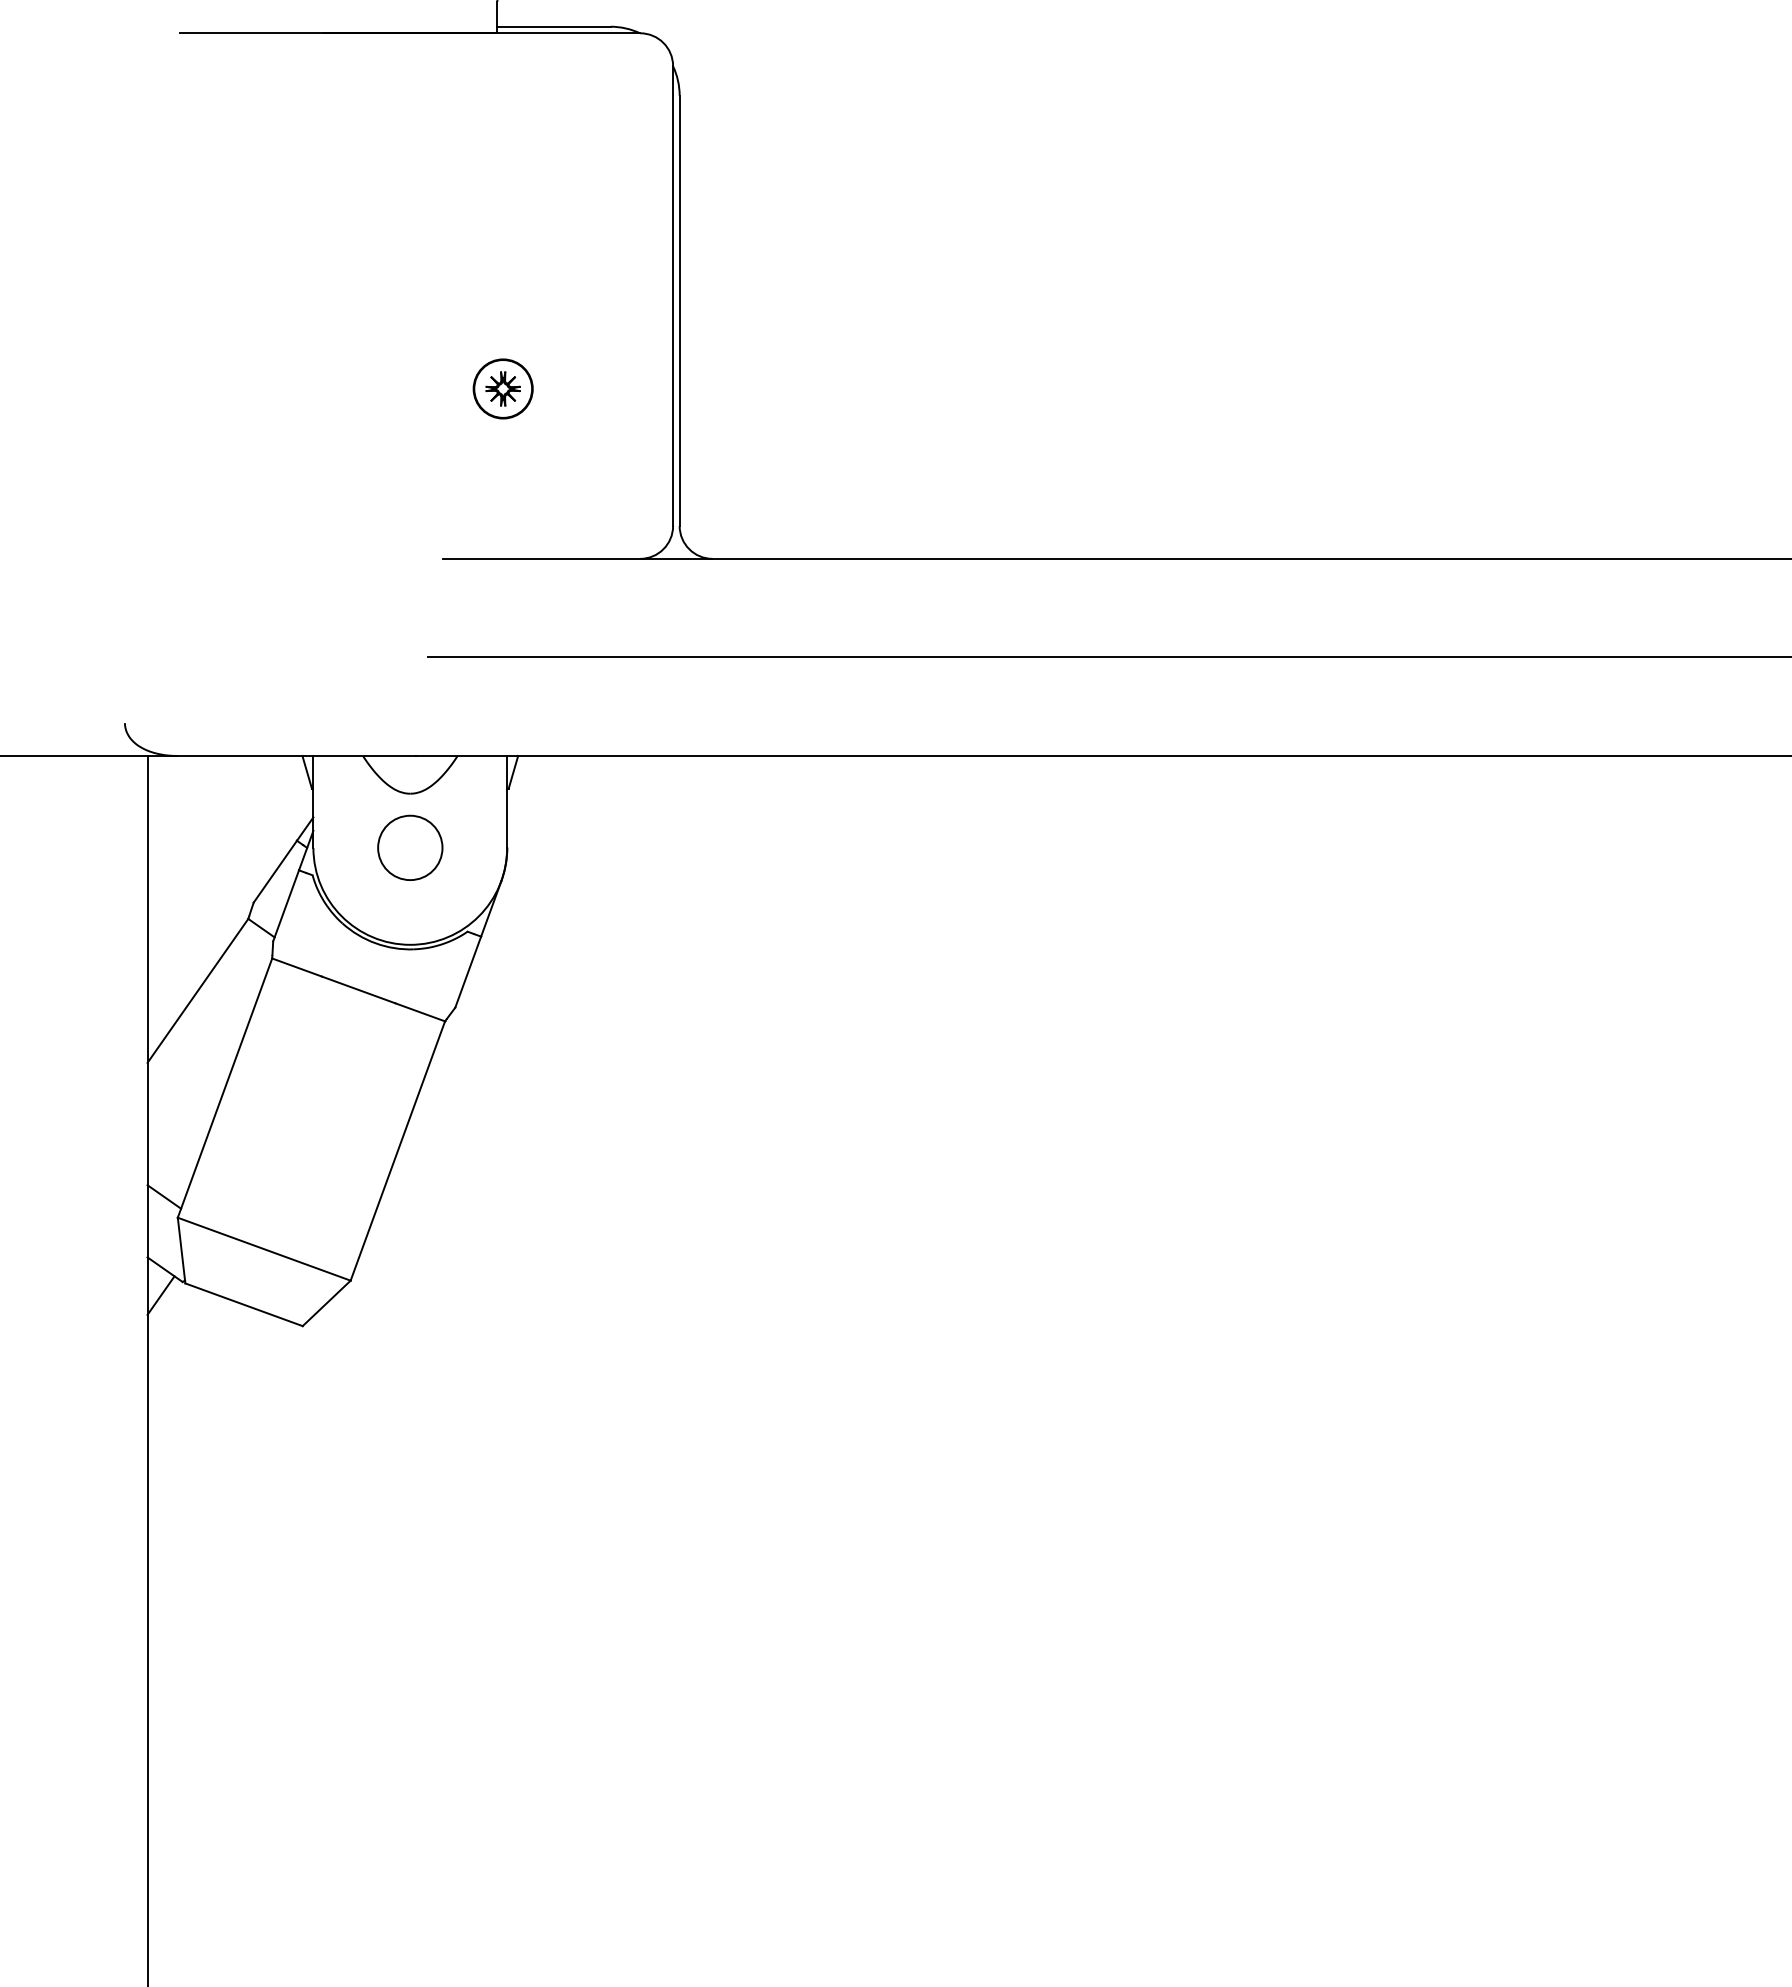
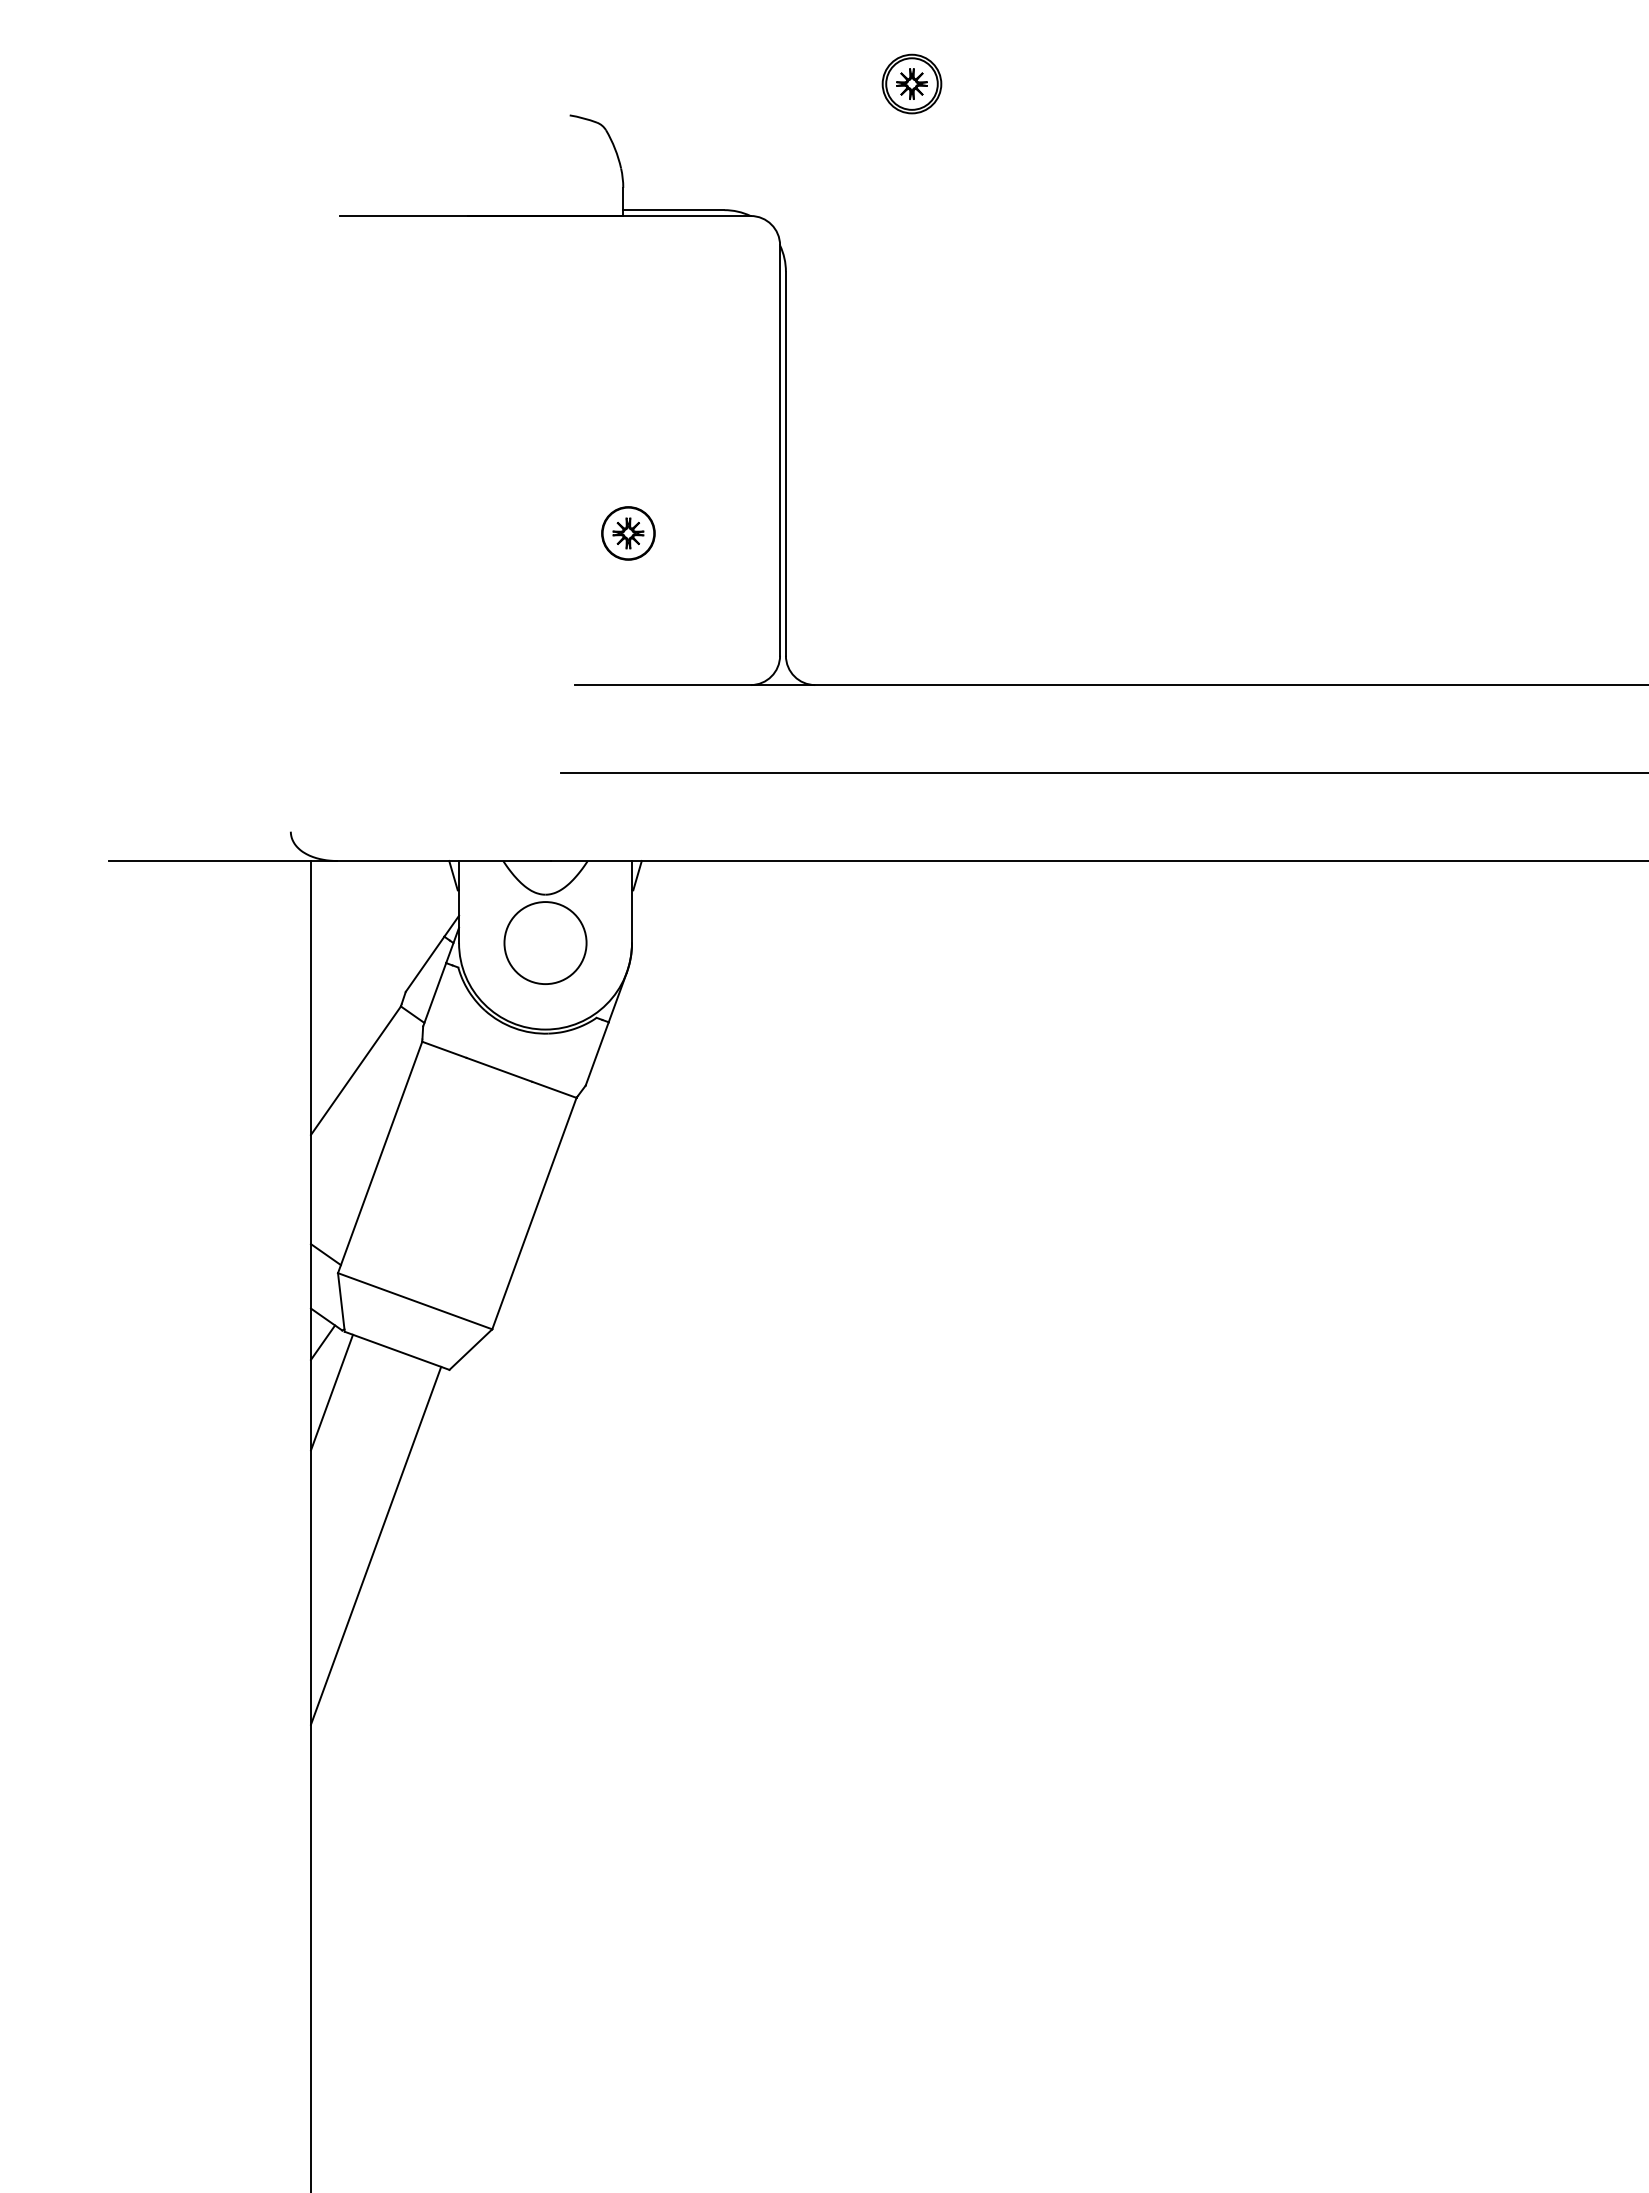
circle: (410, 848) -> (545, 943), size x1.43
line: (170, 1351) -> (331, 1392), added
line: (219, 1522) -> (375, 1545), added

